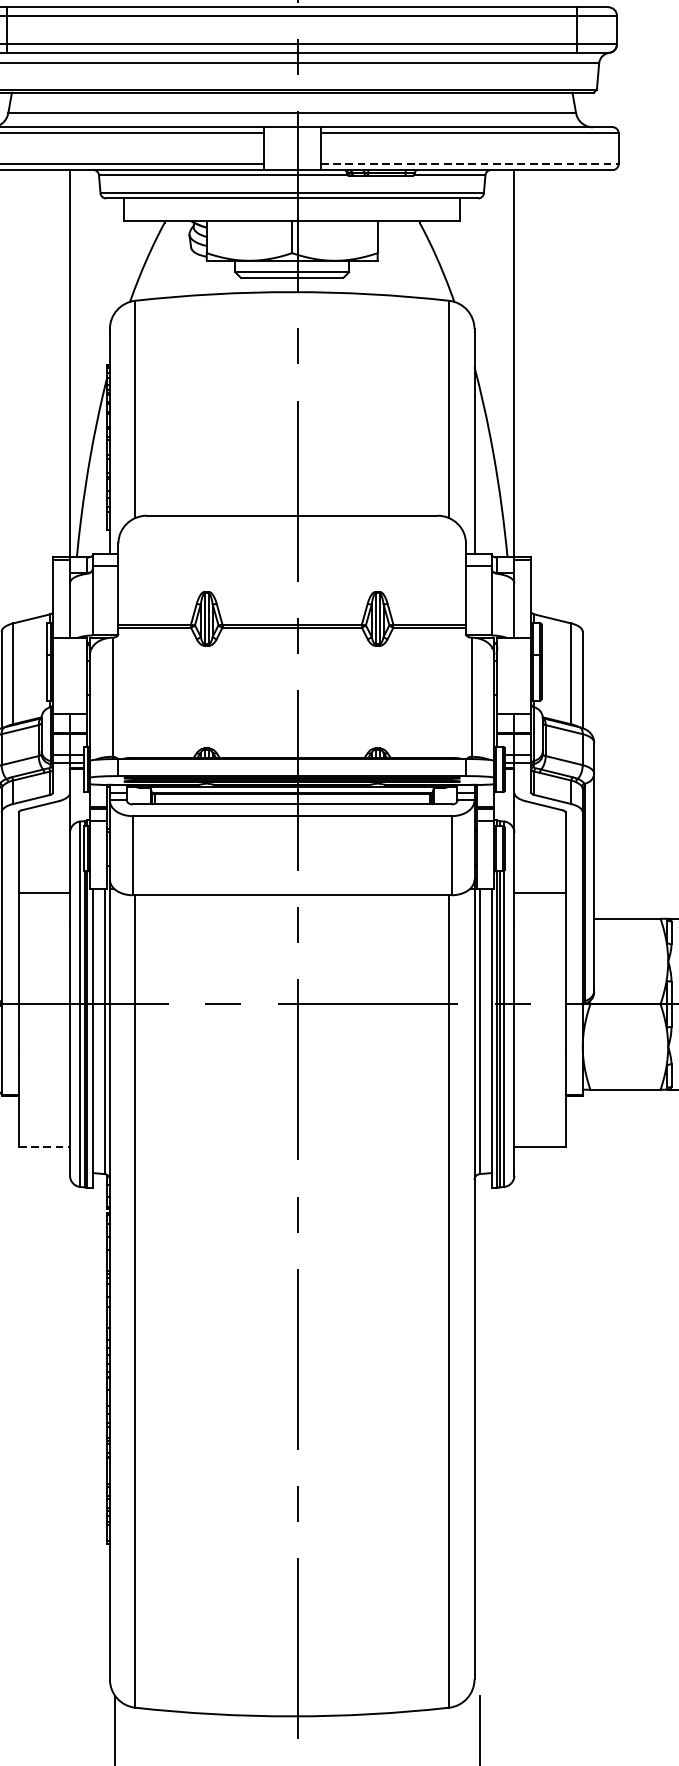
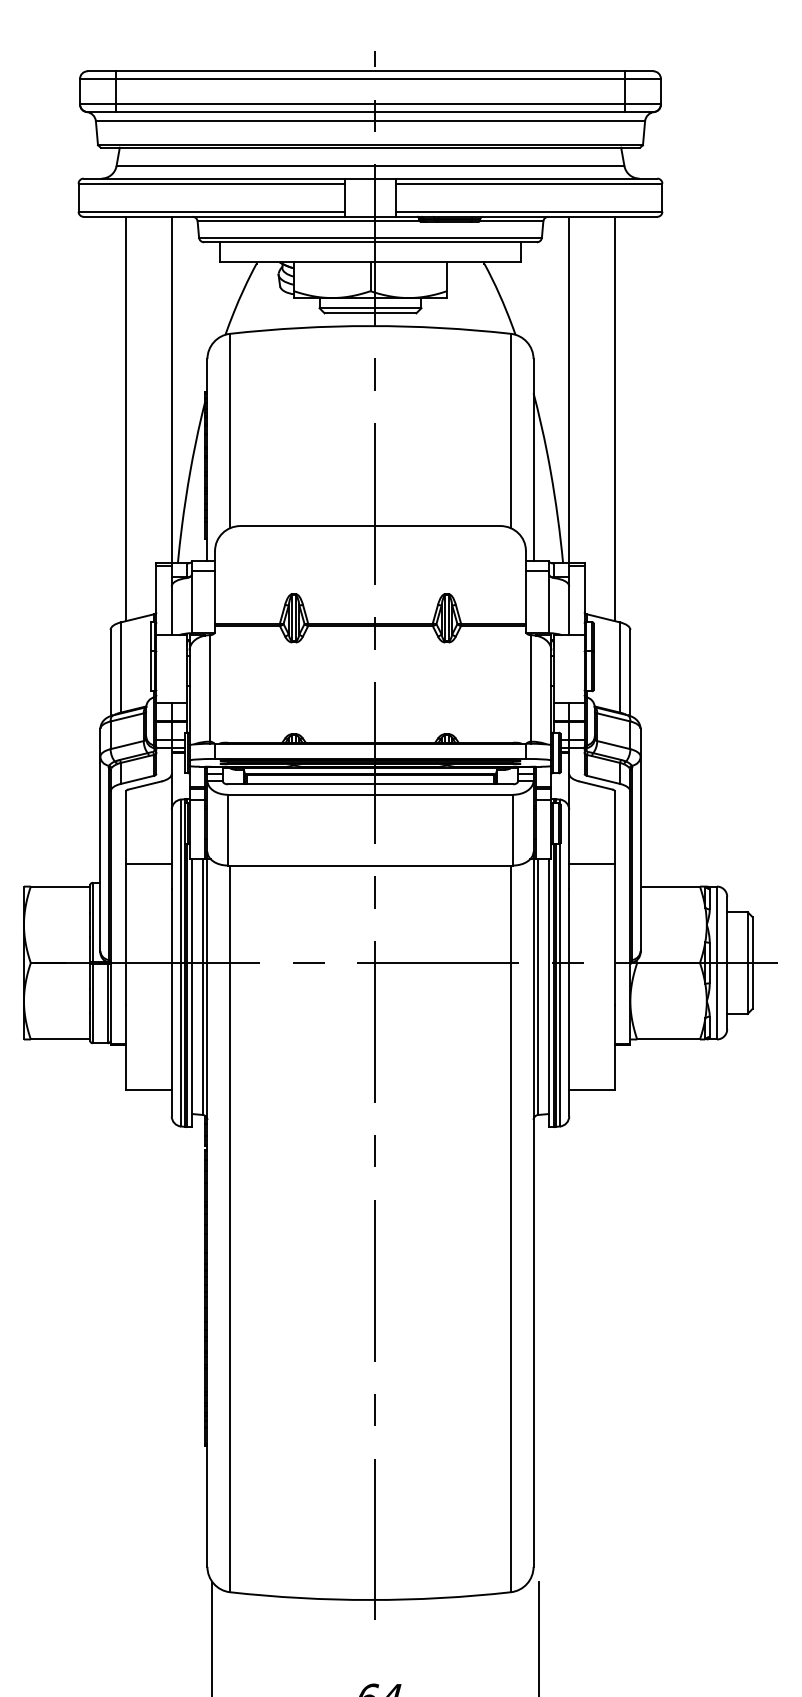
line: (469, 164) -> (529, 211), dashed -> solid
line: (18, 395) -> (125, 418), added
line: (566, 395) -> (615, 418), added
line: (44, 1146) -> (148, 1090), dashed -> solid

